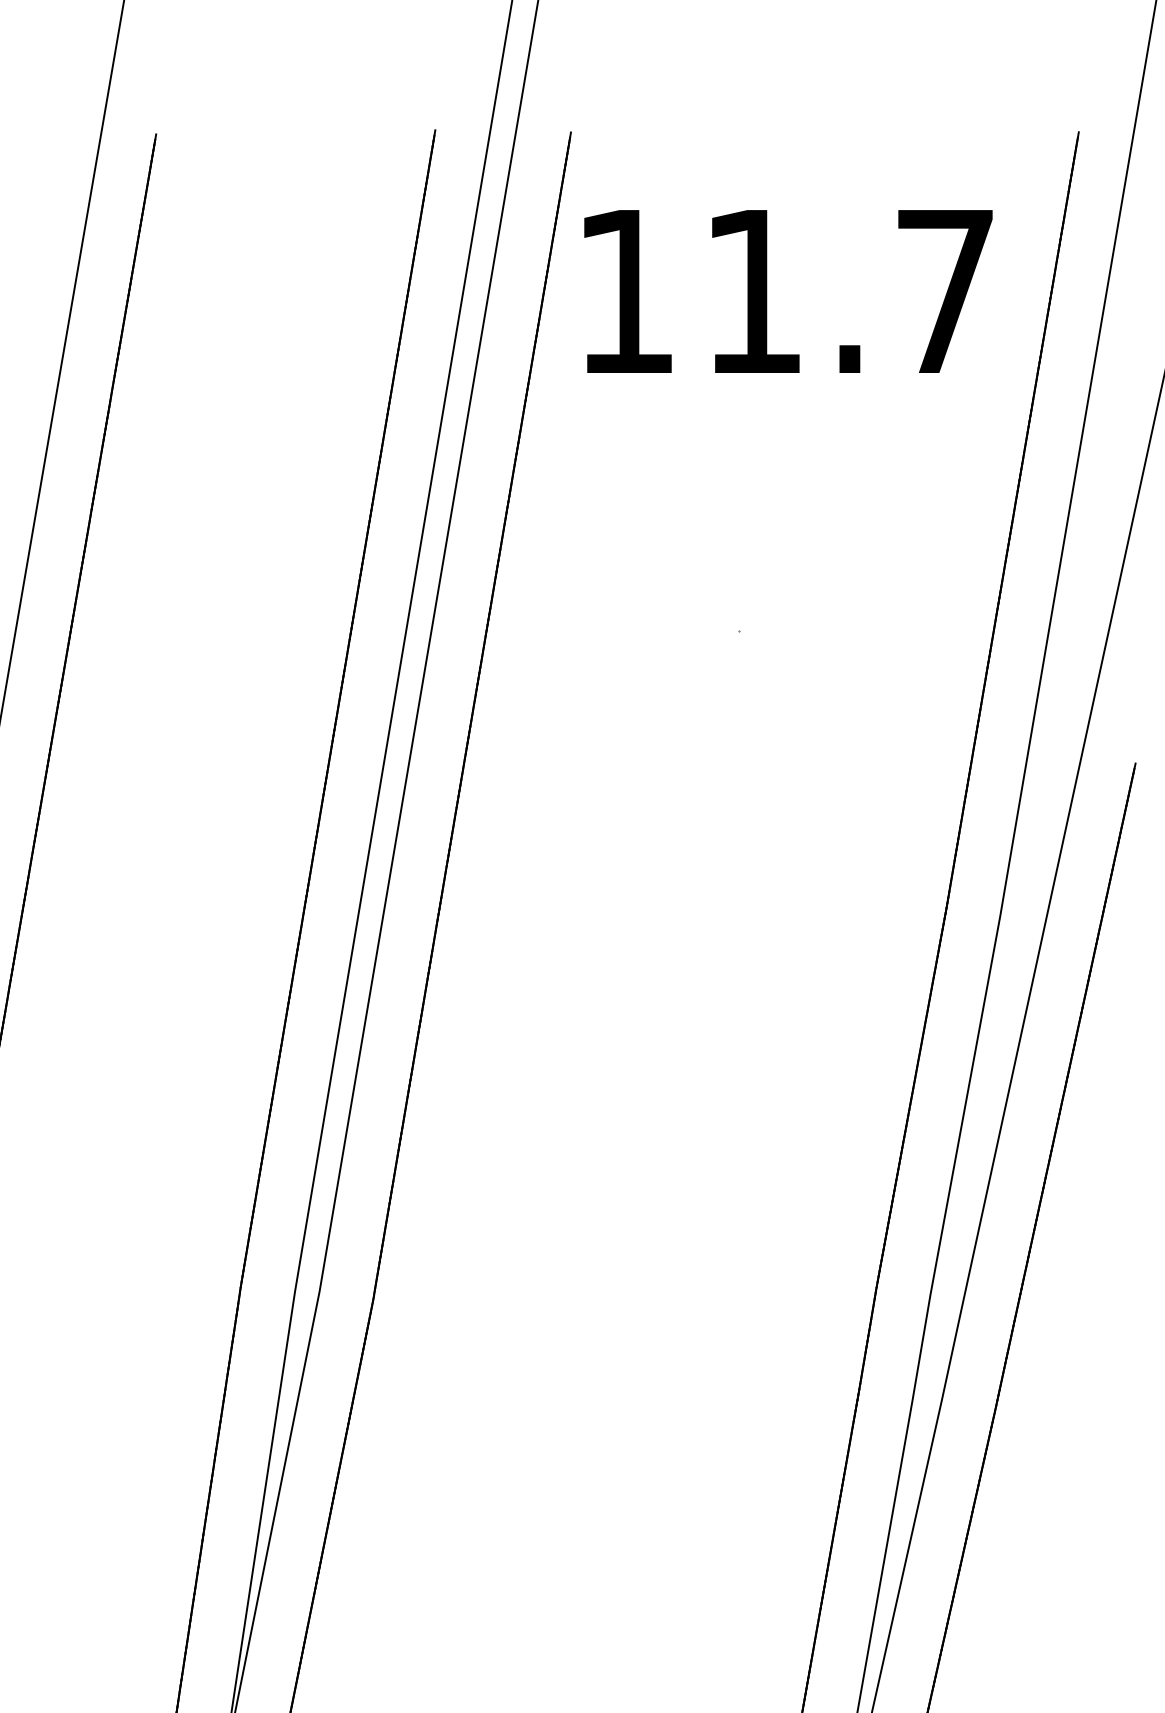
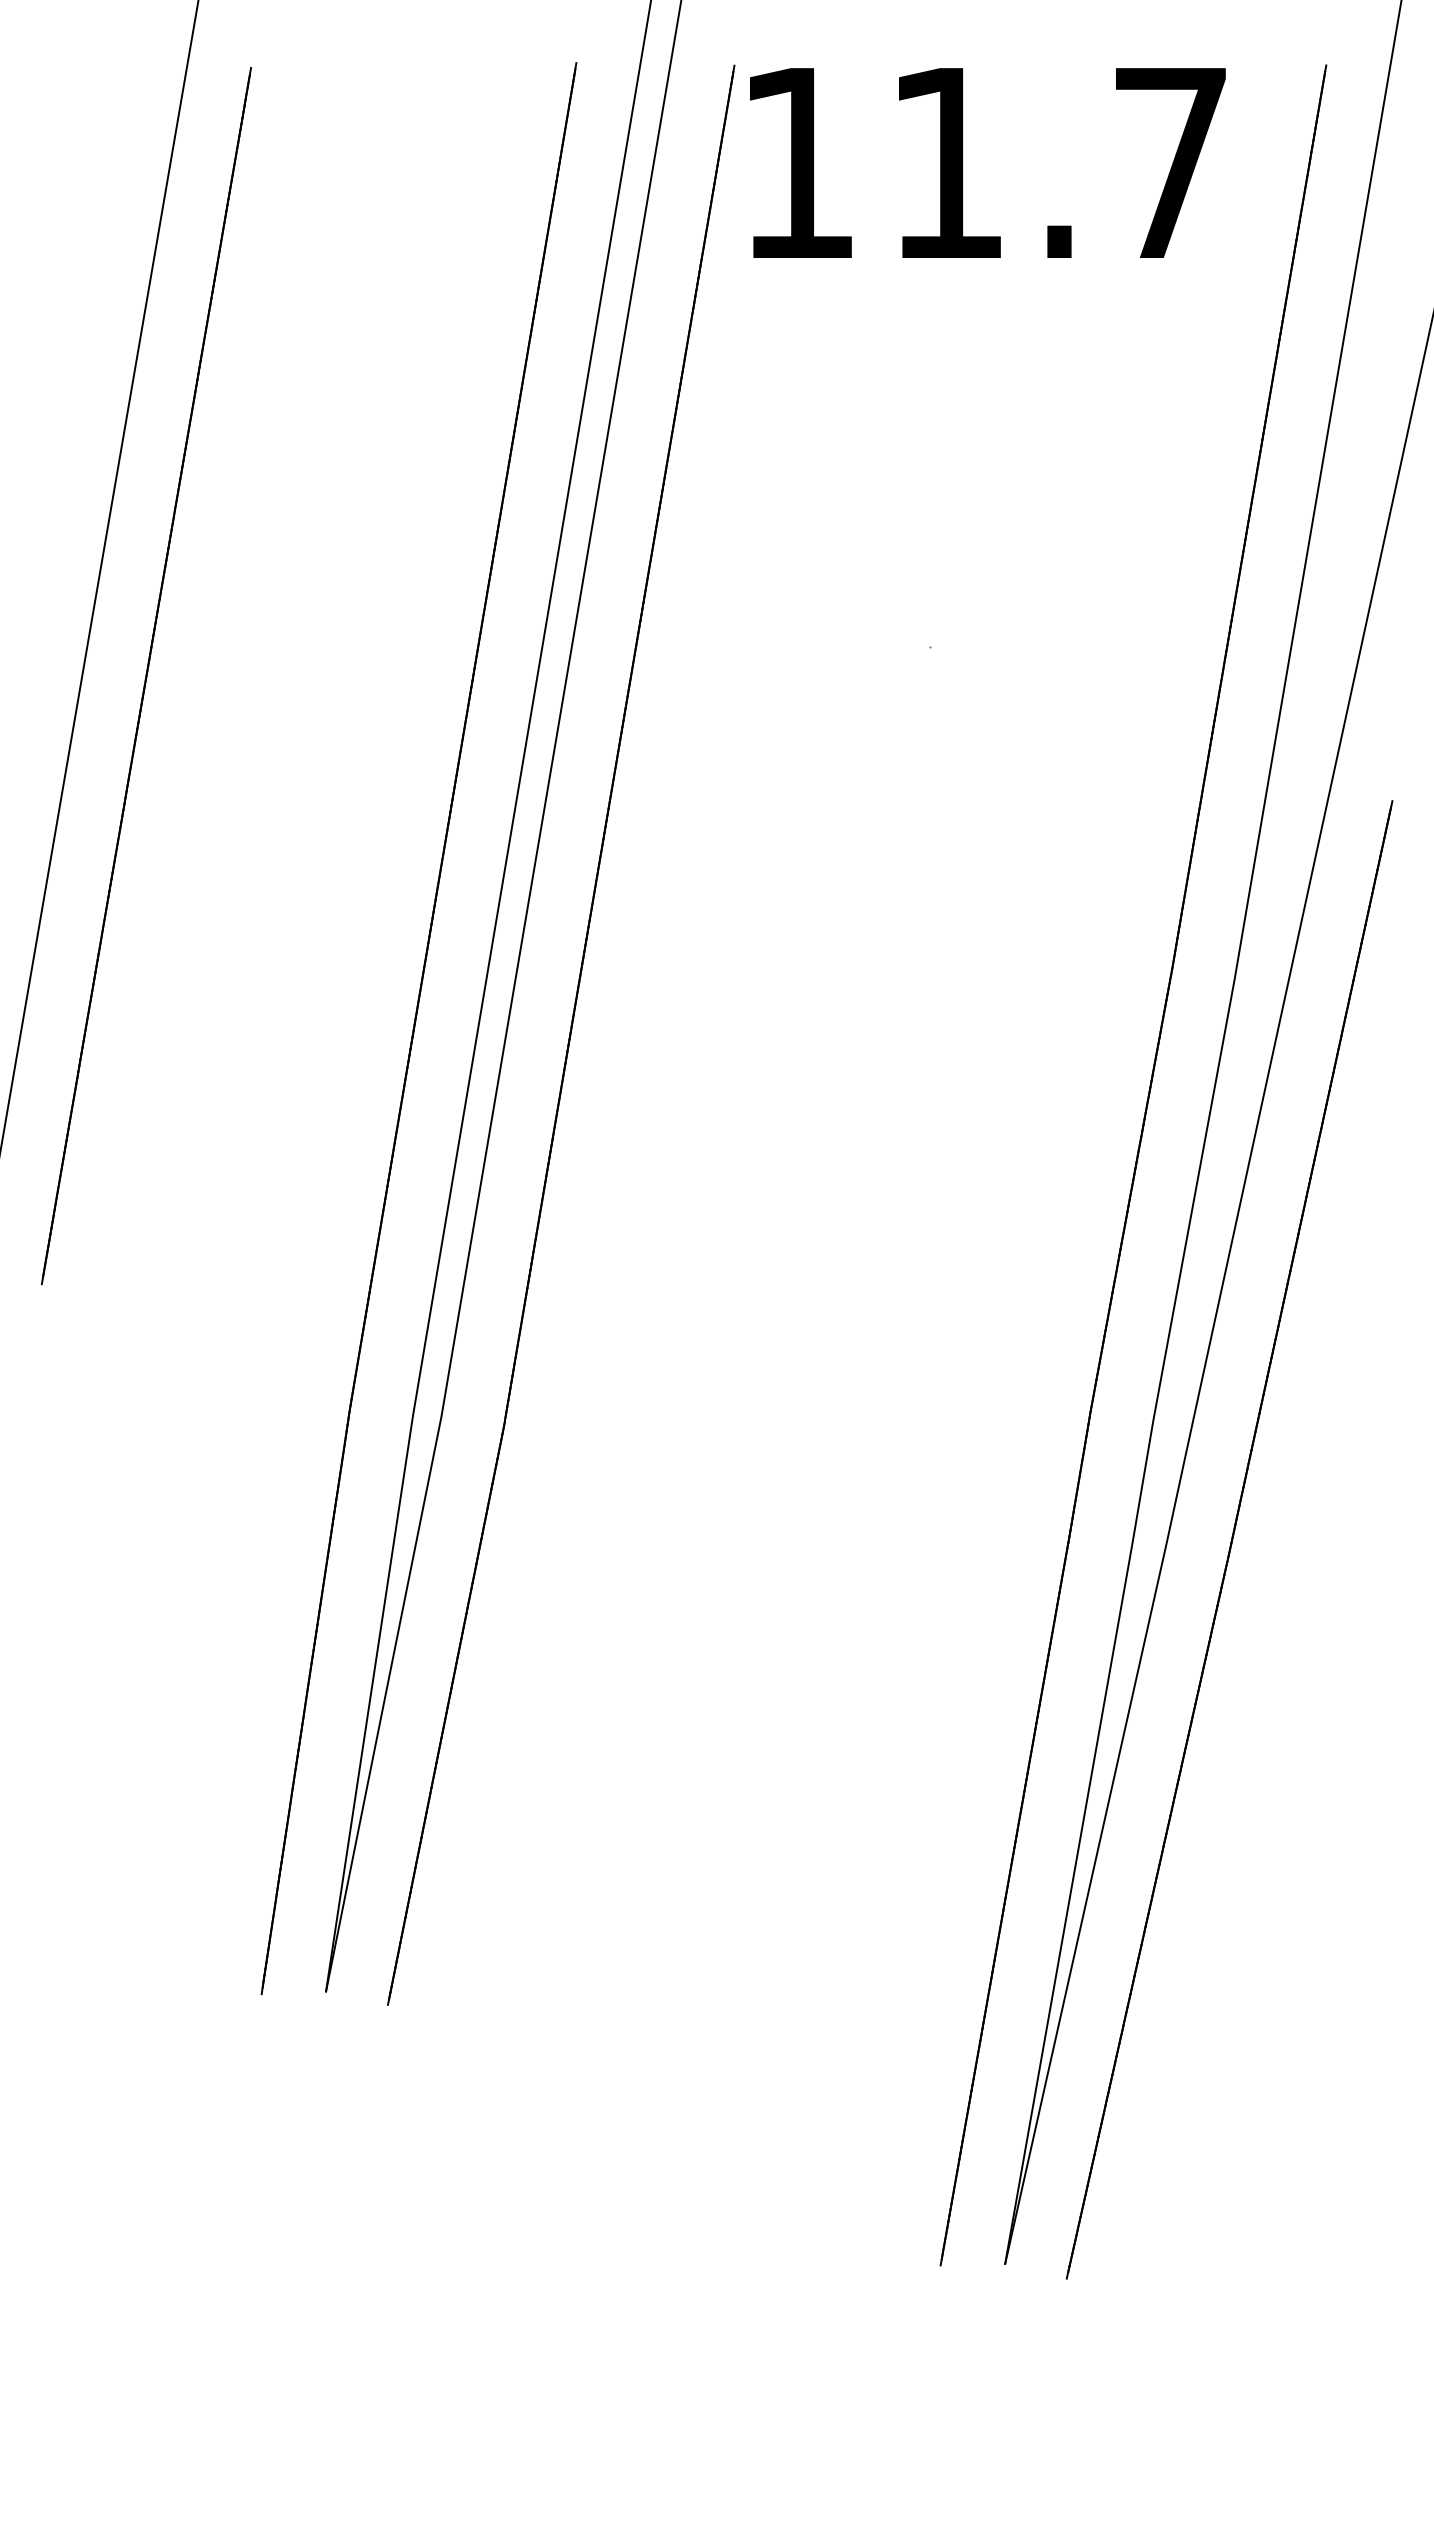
text: (788, 291) -> (987, 162), moved

